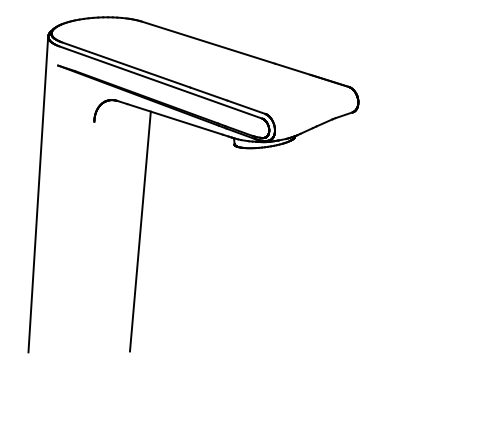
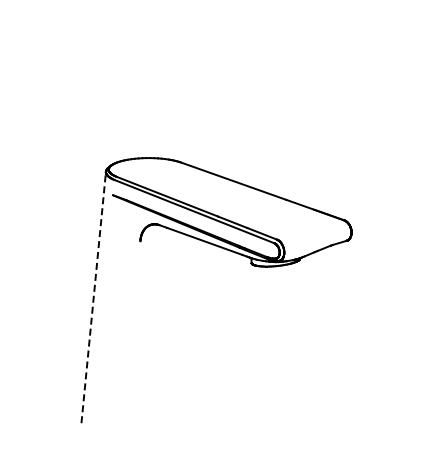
line: (38, 194) -> (93, 297), solid -> dashed
line: (139, 231) -> (173, 329), removed

